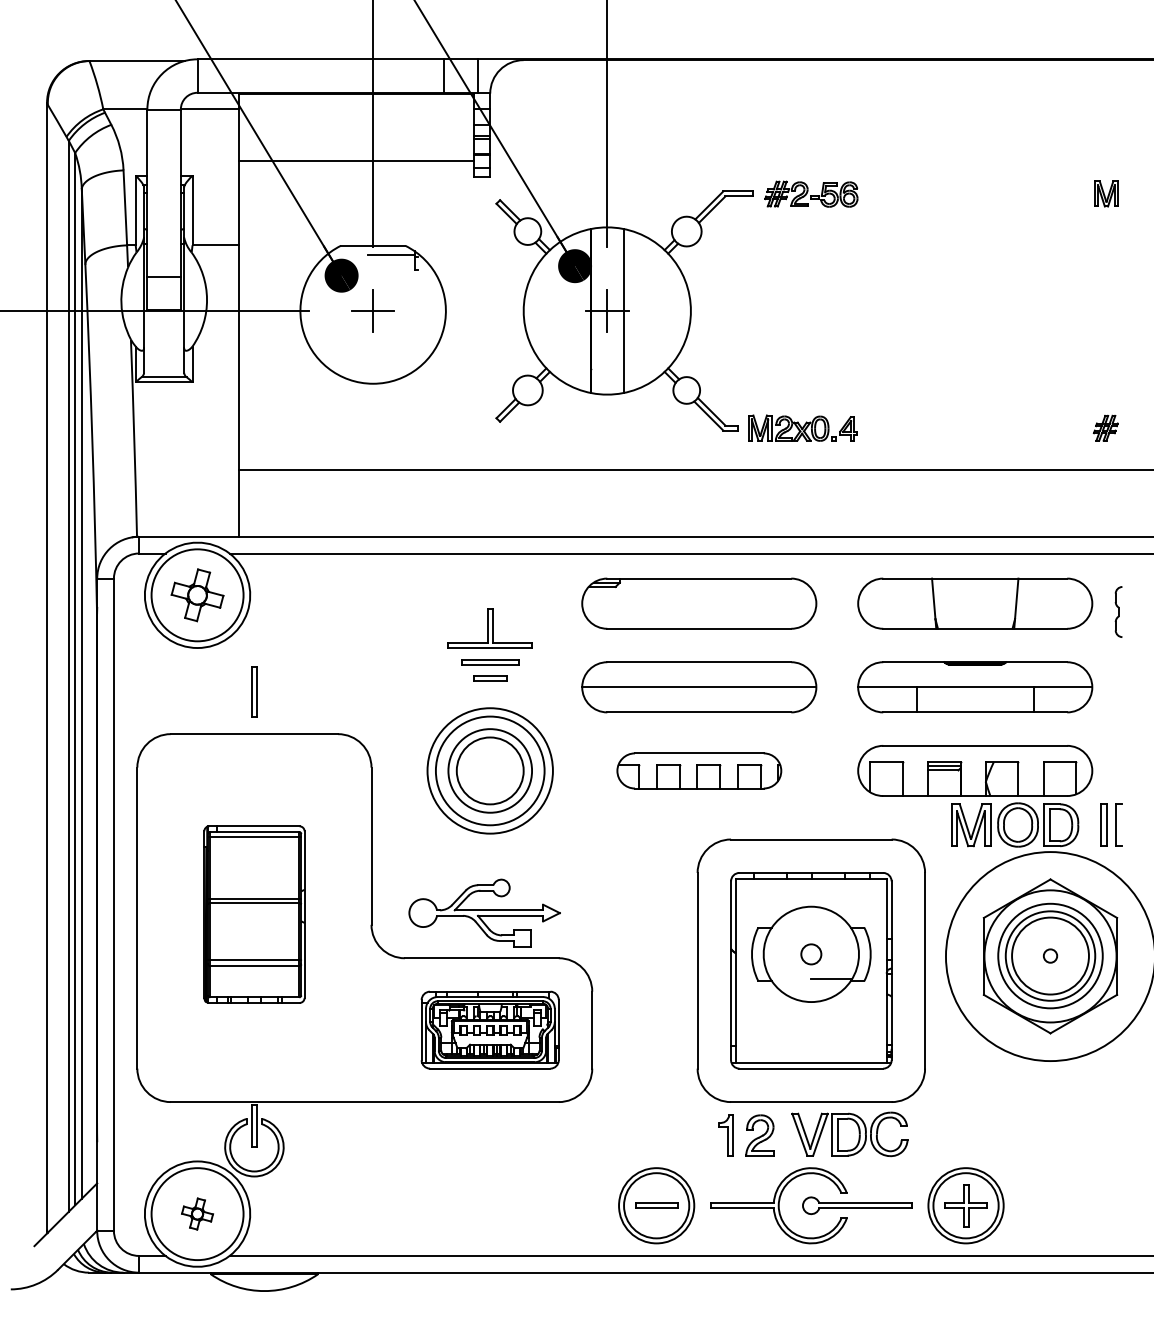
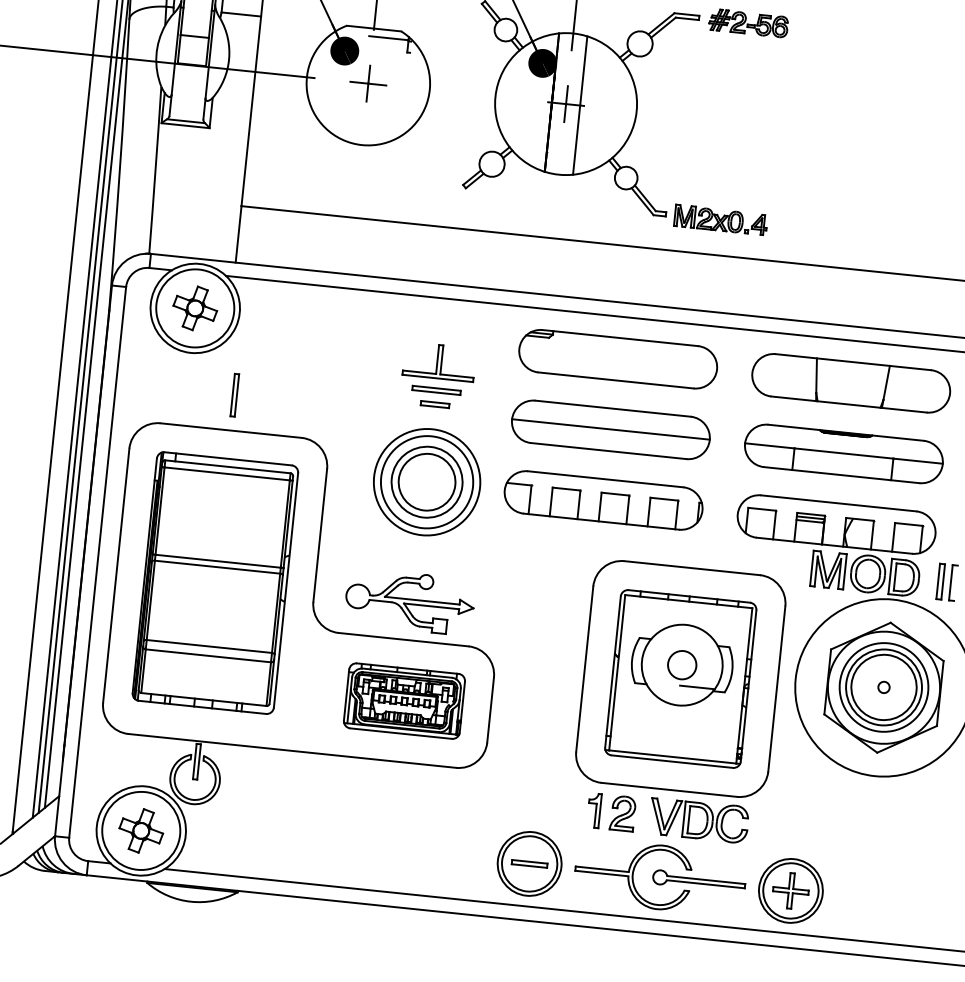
part: (699, 770) -> (603, 500), size x1.43
part: (254, 914) -> (215, 582), size x1.67
circle: (811, 954) -> (682, 665), size x1.67
part: (197, 1213) -> (141, 830), size x1.67

